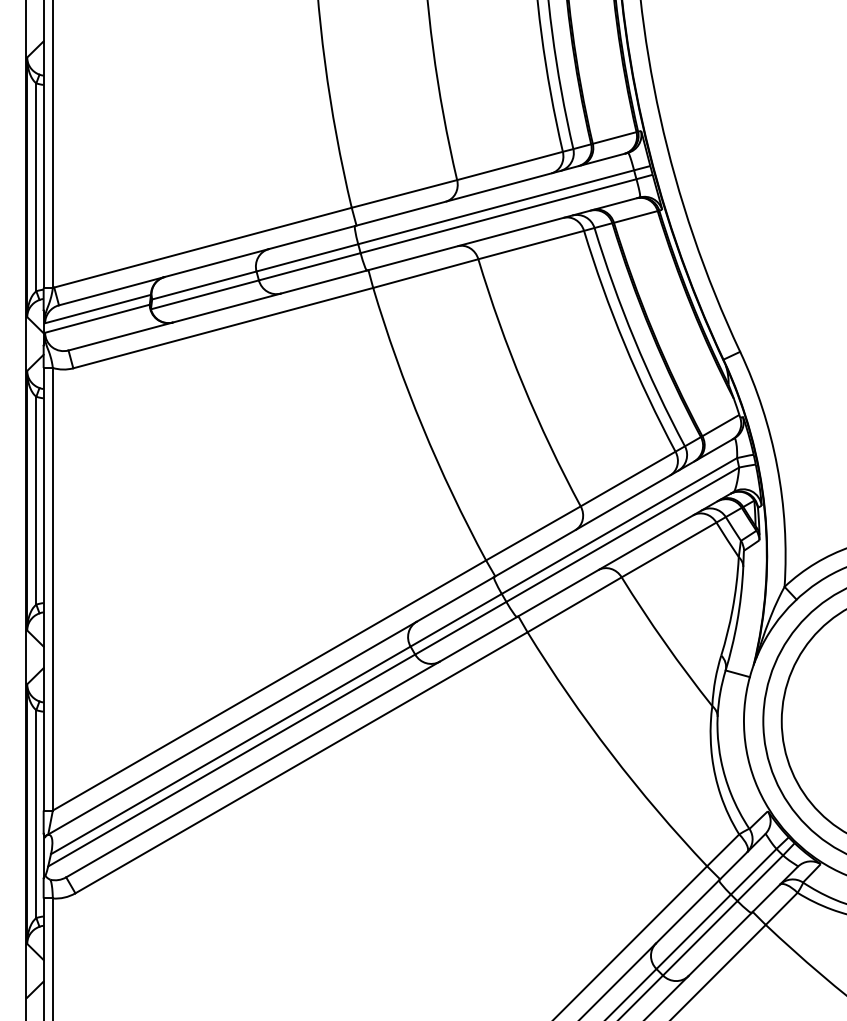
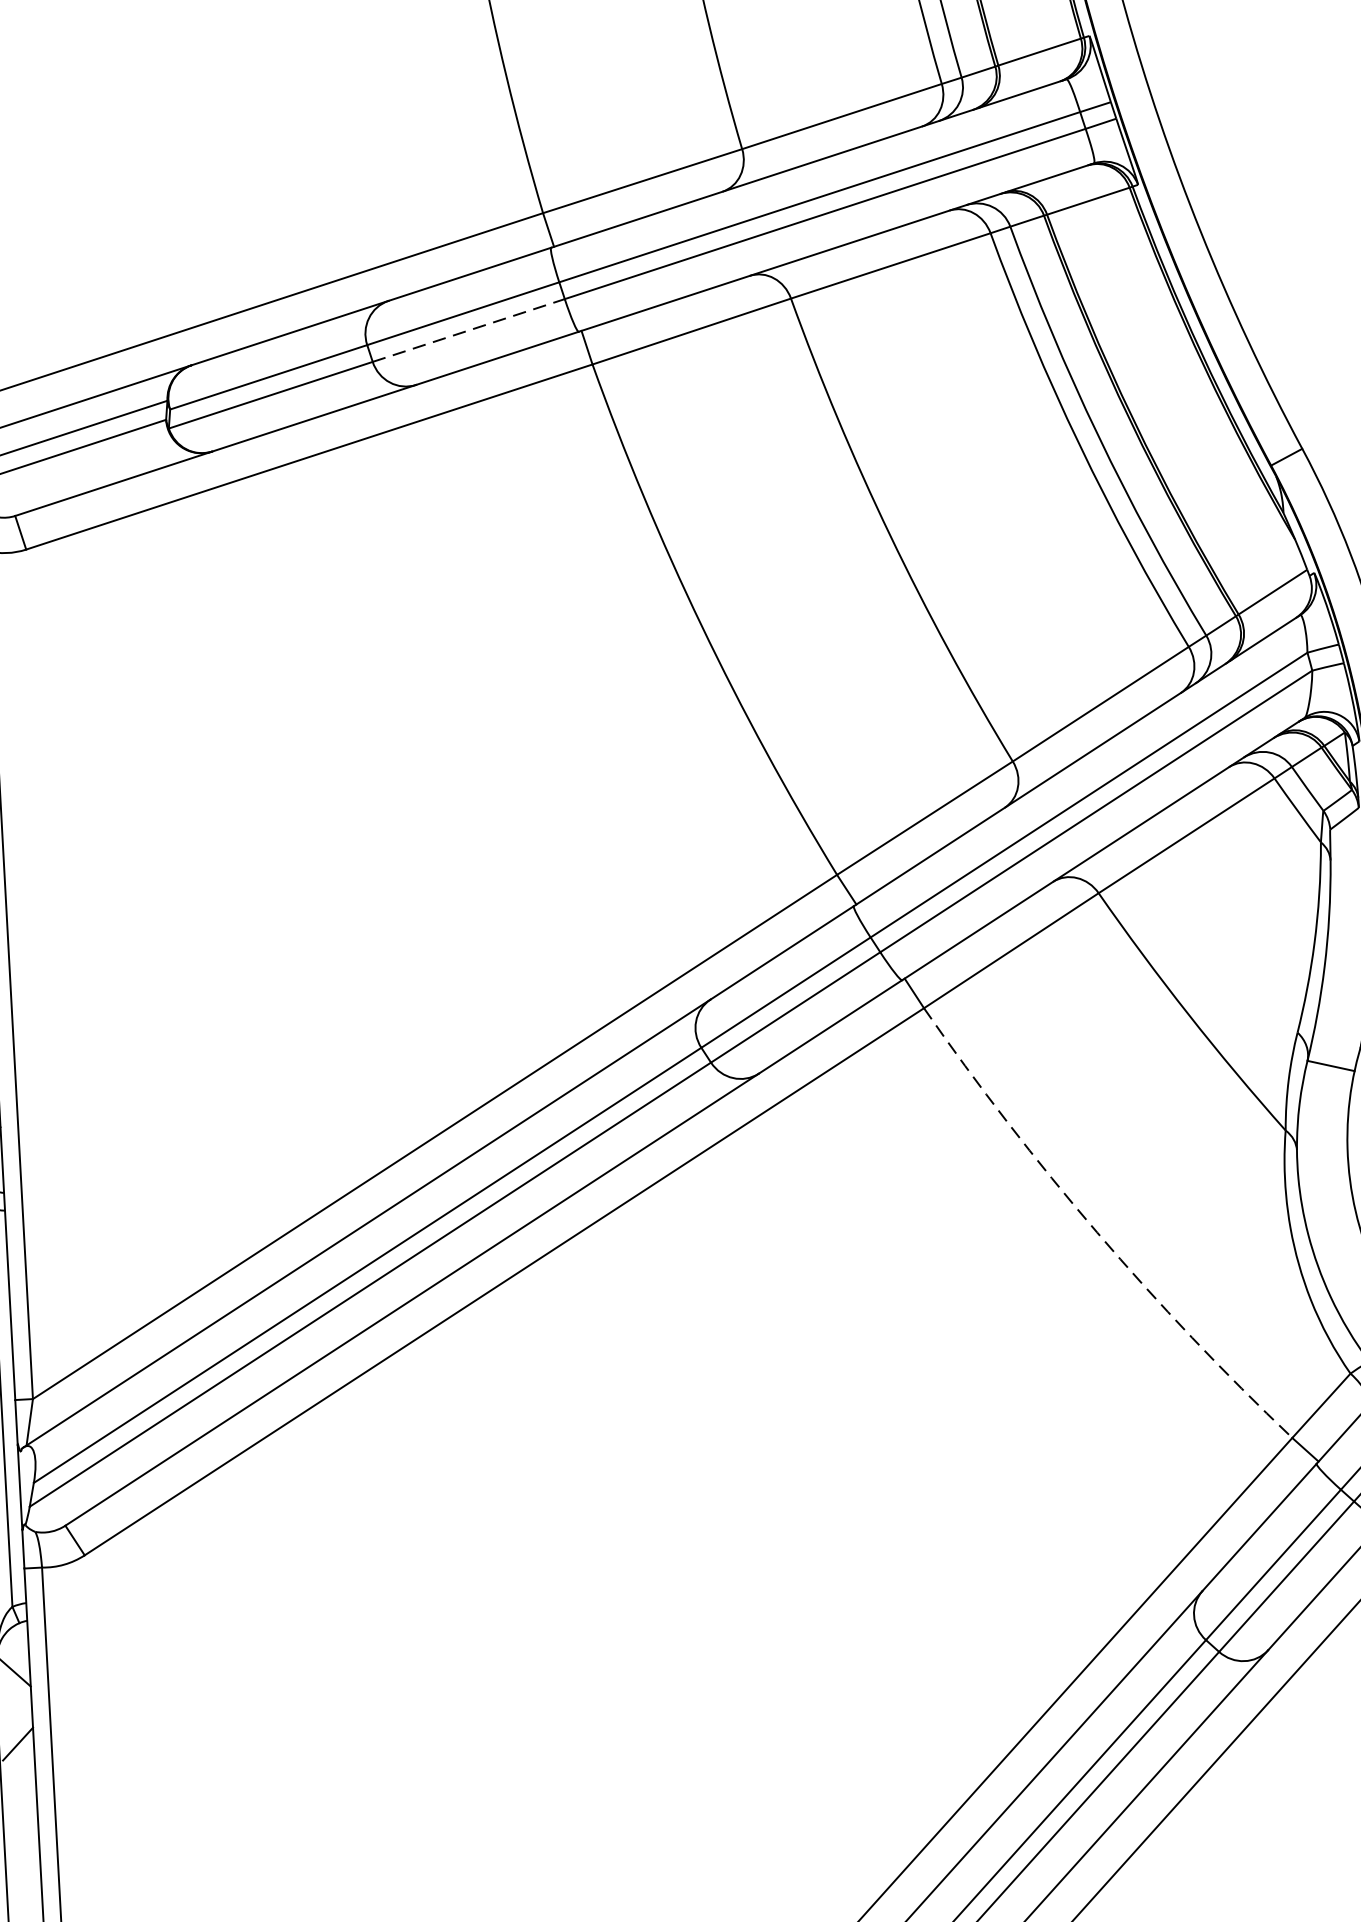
line: (309, 266) -> (468, 330), solid -> dashed
arc: (611, 753) -> (1097, 1231), solid -> dashed

